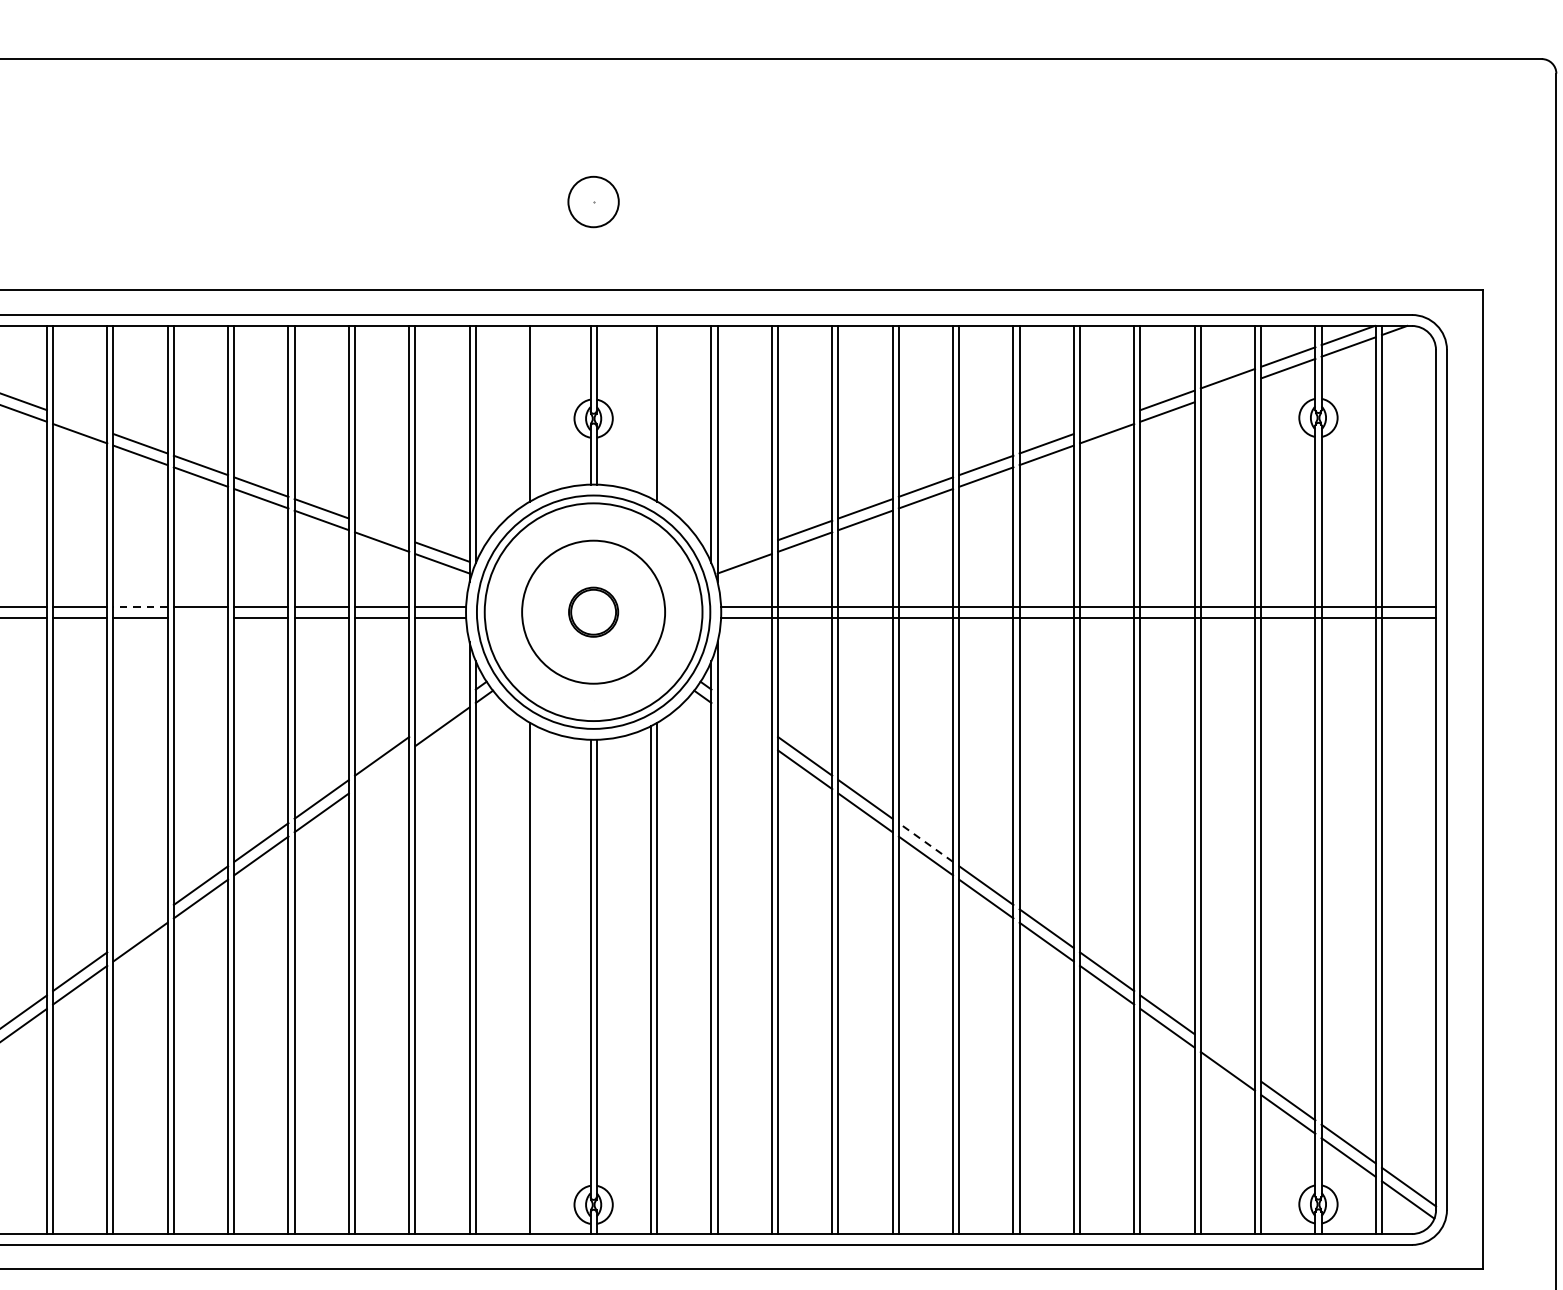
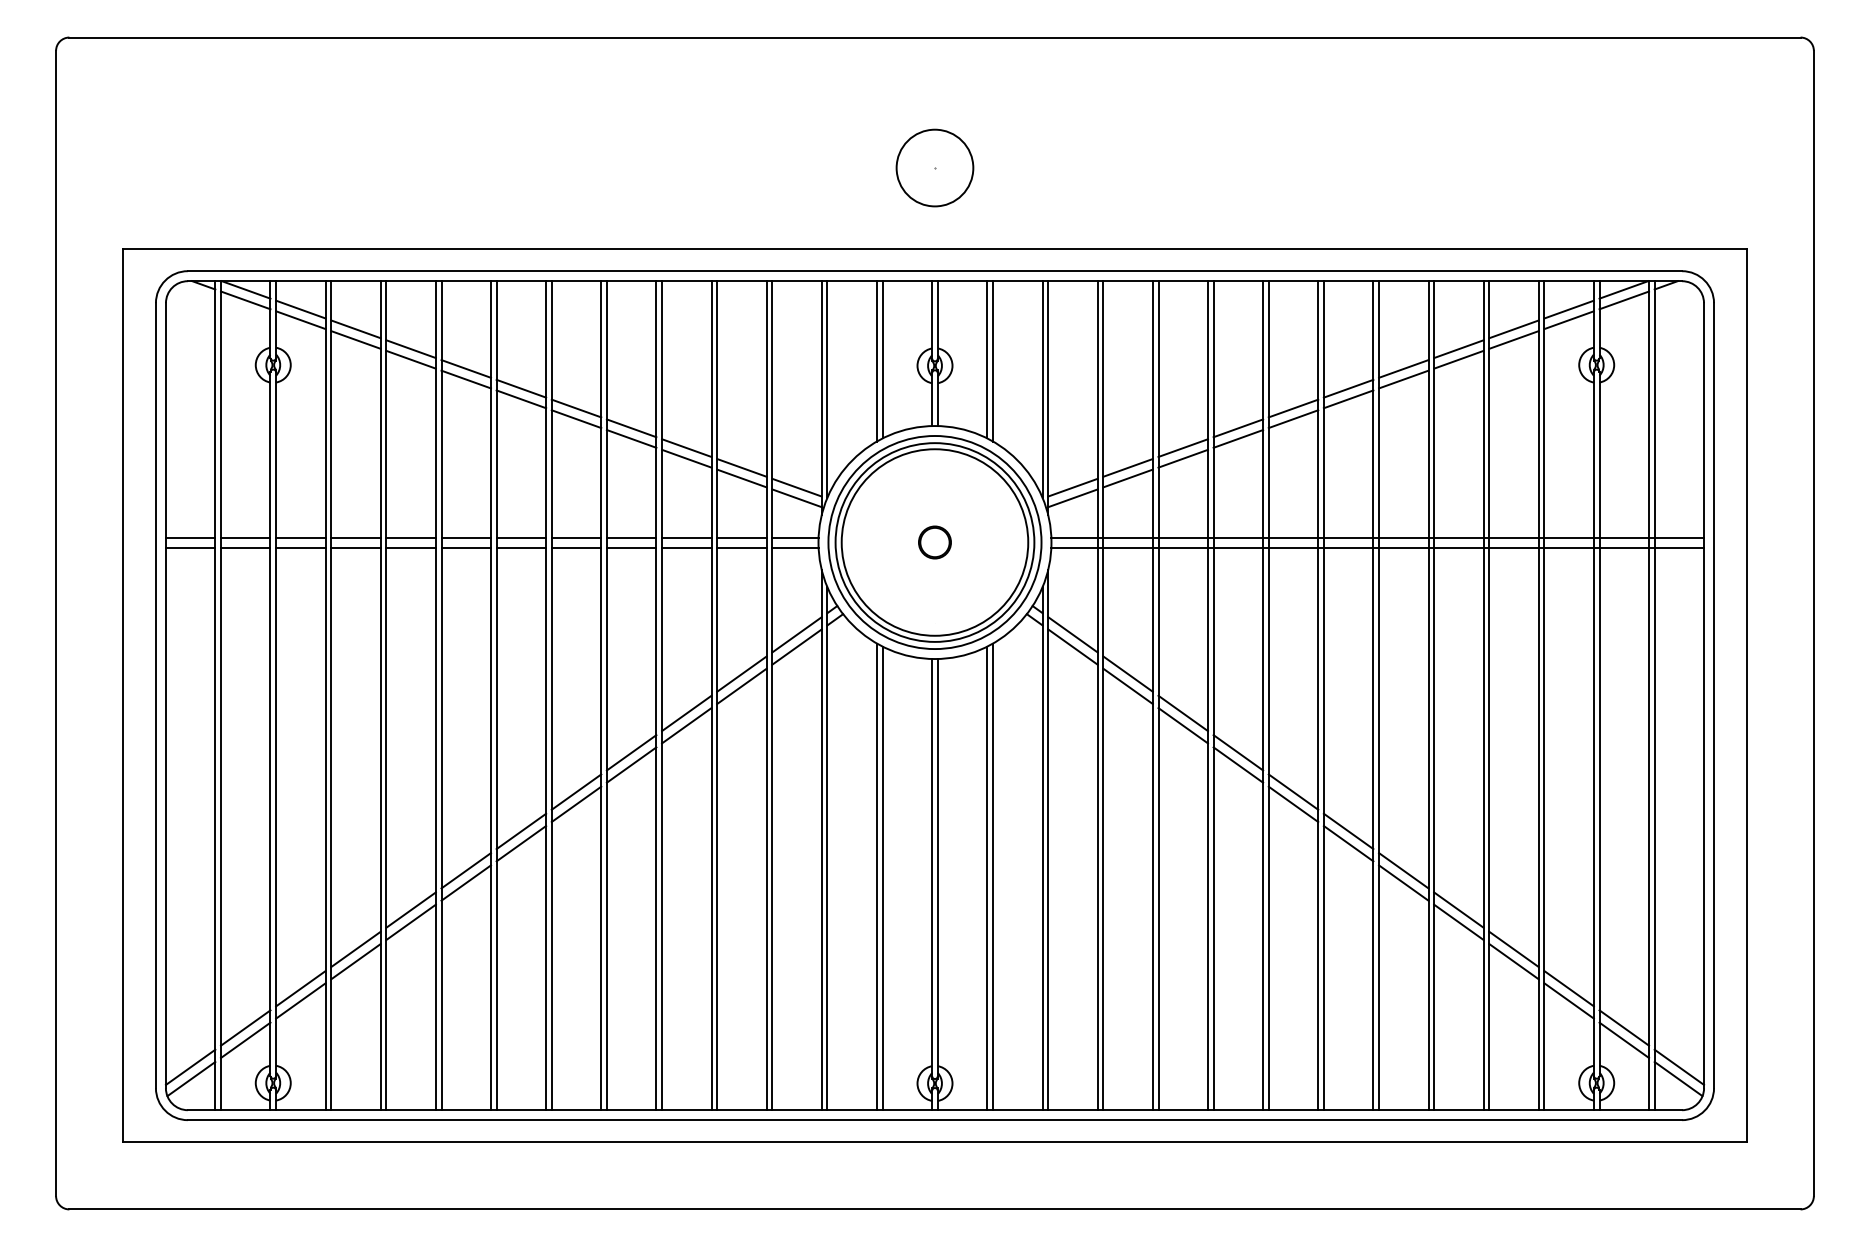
circle: (593, 201) -> (934, 167), size x1.67
line: (1227, 389) -> (1513, 339), added
line: (536, 411) -> (882, 359), added
line: (651, 411) -> (987, 359), added
line: (80, 421) -> (466, 368), added
line: (1106, 421) -> (1403, 368), added
line: (381, 530) -> (741, 467), added
line: (744, 551) -> (1072, 487), added
line: (140, 606) -> (521, 537), dashed -> solid
circle: (593, 612) -> (934, 542), size x0.71
circle: (593, 612) -> (934, 542), size x1.43
line: (200, 617) -> (576, 547), added
line: (441, 712) -> (796, 634), added
line: (744, 712) -> (1072, 634), added
line: (744, 726) -> (1072, 646), added
line: (381, 769) -> (741, 686), added
line: (924, 842) -> (1237, 752), dashed -> solid
line: (140, 928) -> (521, 831), added
line: (536, 980) -> (882, 878), added
line: (1227, 1058) -> (1513, 949), added

